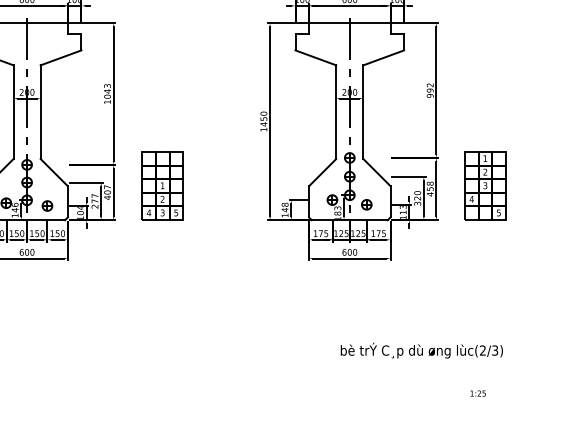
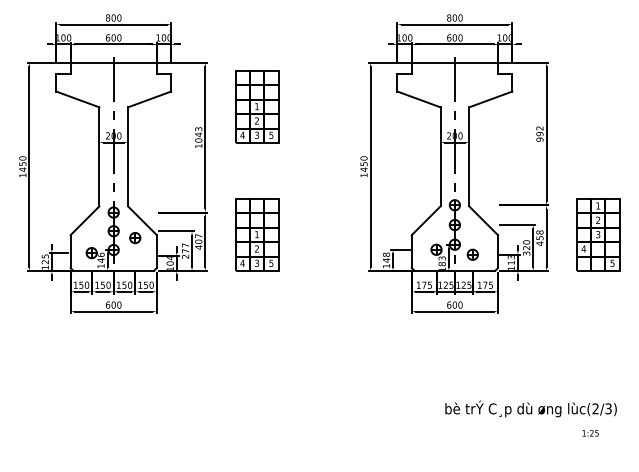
part: (163, 64) -> (257, 106), added
part: (47, 206) -> (135, 238), moved
text: (478, 393) -> (590, 433), moved

